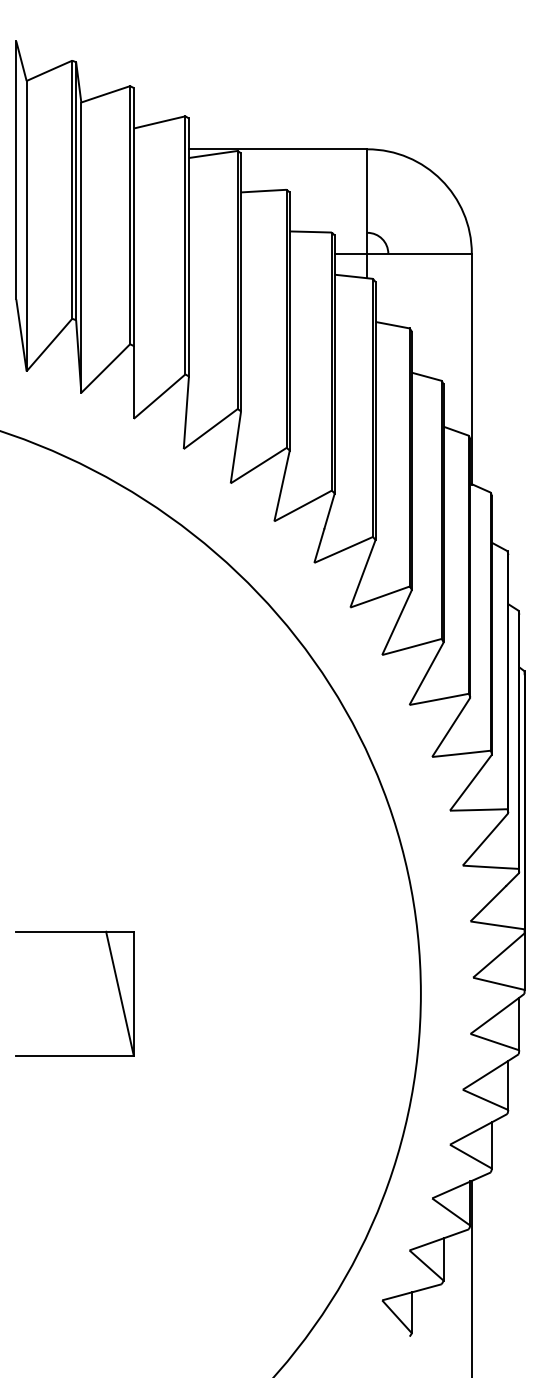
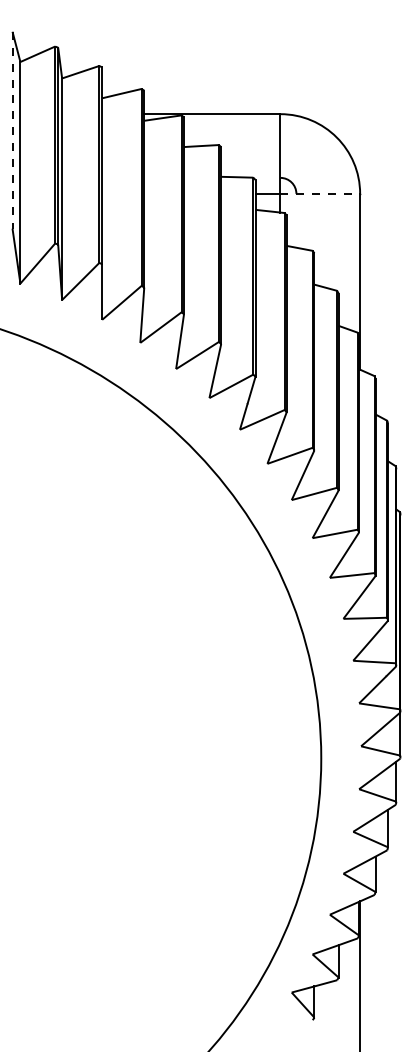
line: (16, 170) -> (12, 130), solid -> dashed
line: (420, 253) -> (320, 193), solid -> dashed
part: (116, 983) -> (88, 750), removed

